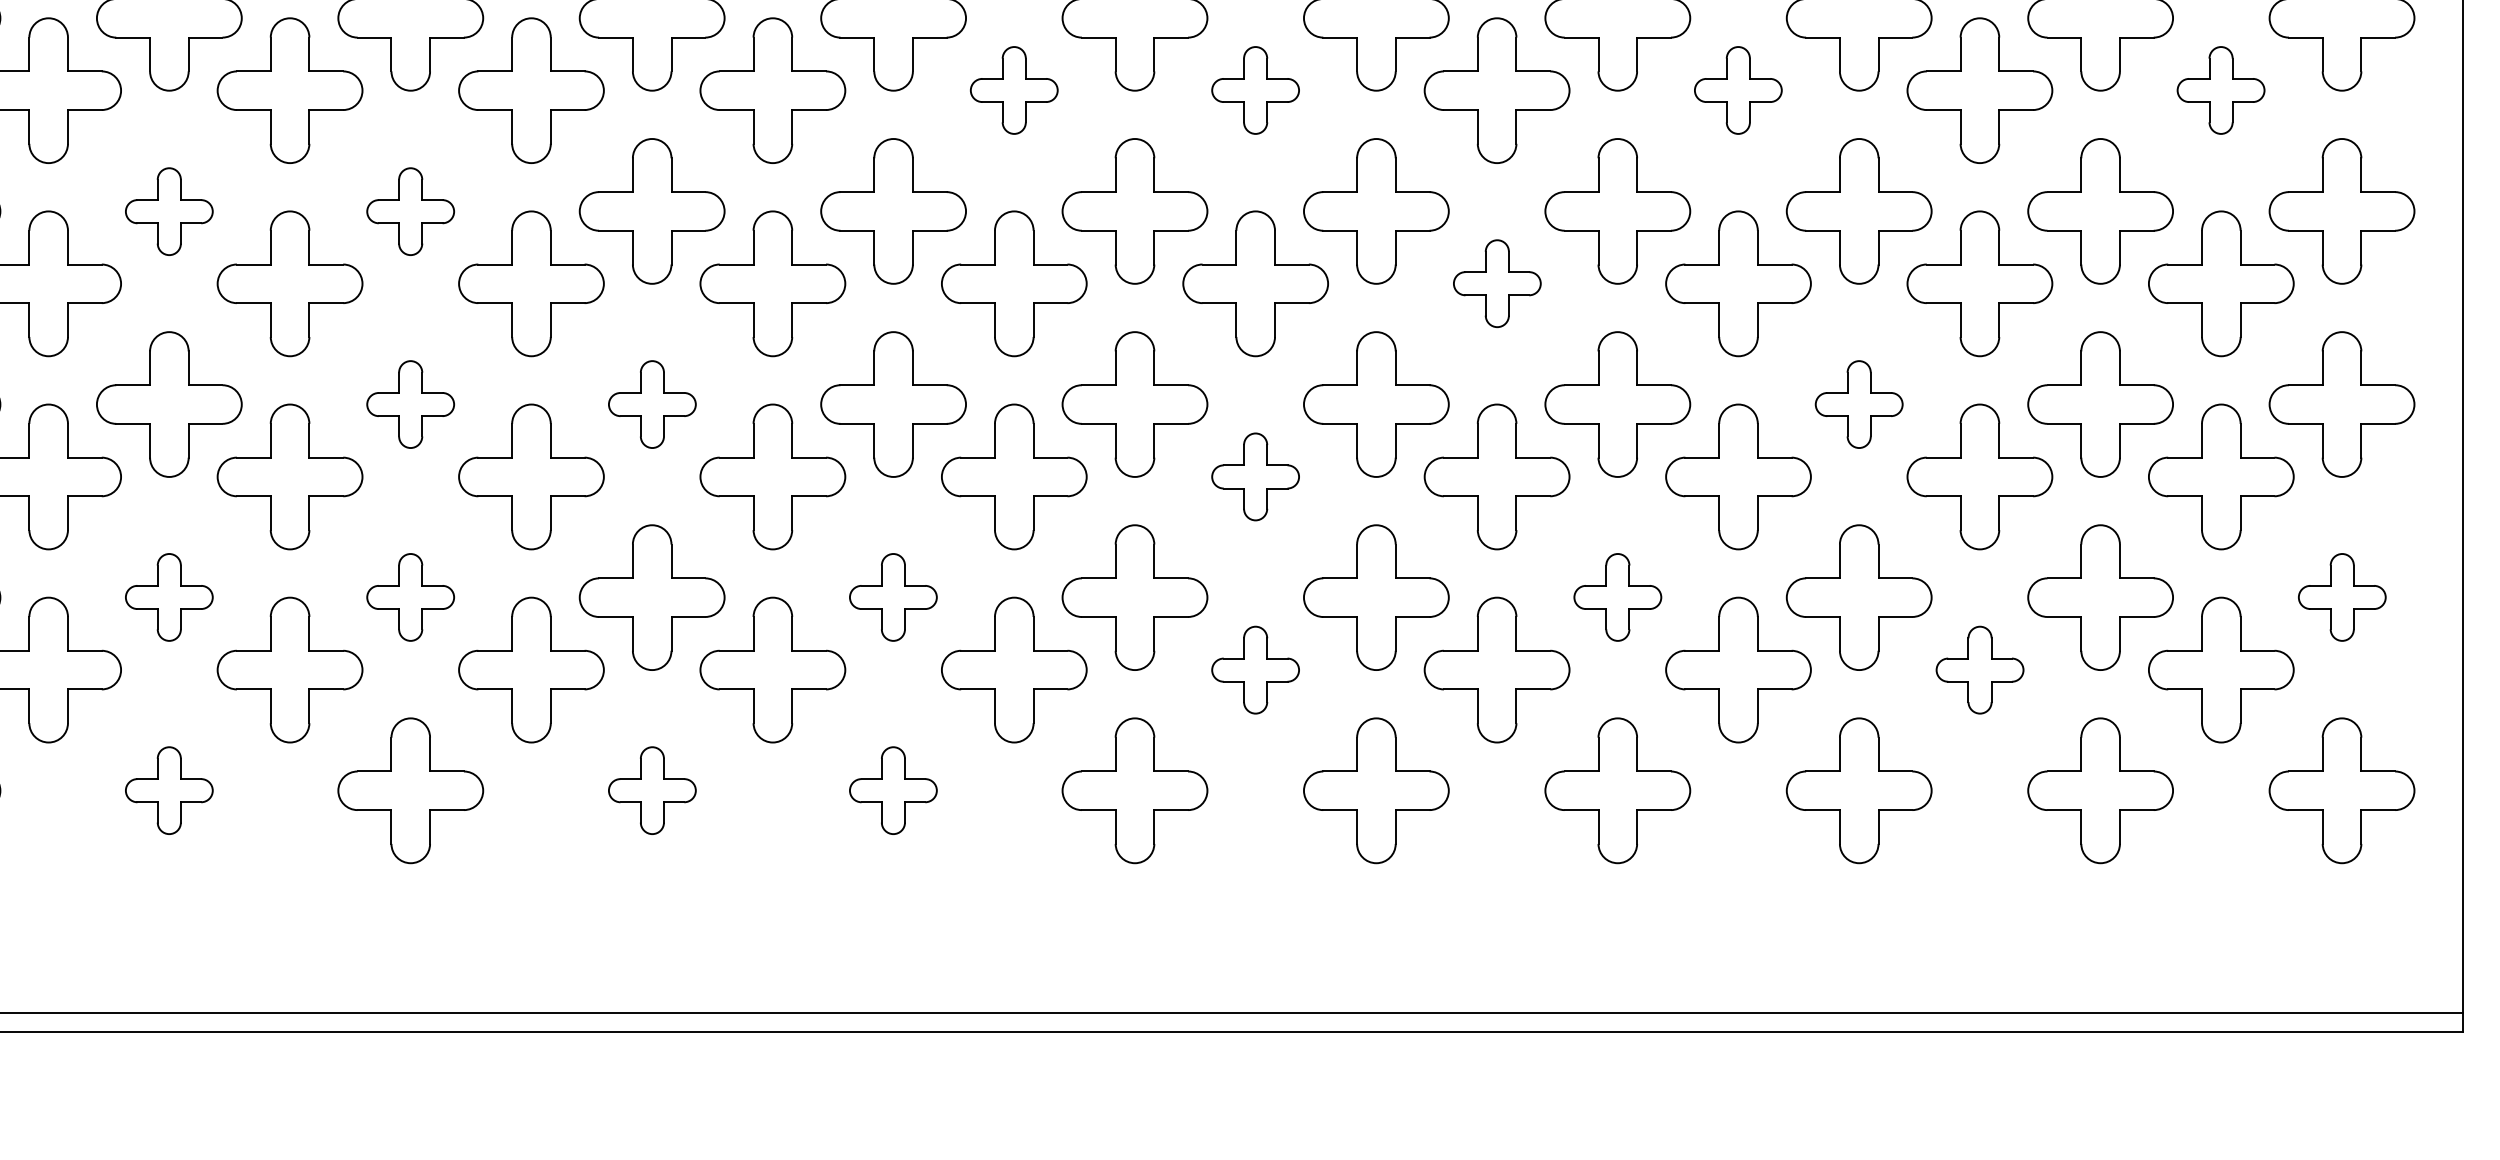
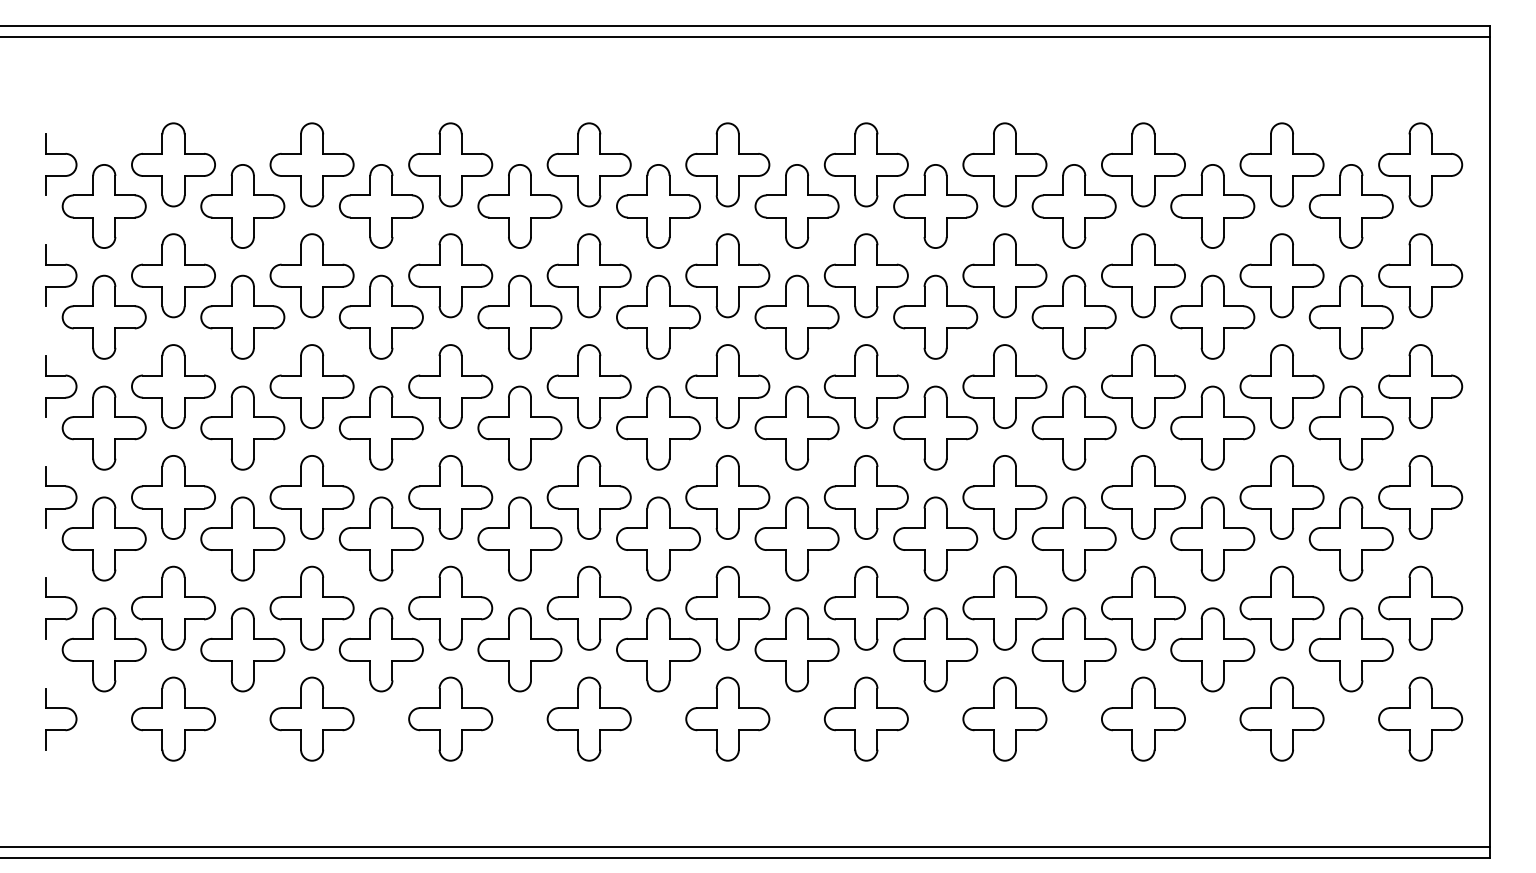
part: (1014, 89) -> (658, 316), size x1.67
part: (1254, 89) -> (796, 316), size x1.67
part: (1737, 89) -> (1073, 316), size x1.67
part: (2219, 89) -> (1350, 316), size x1.67
part: (169, 211) -> (173, 386), size x1.67
part: (409, 211) -> (311, 386), size x1.67
part: (1496, 282) -> (935, 427), size x1.67
part: (409, 404) -> (311, 497), size x1.67
part: (651, 404) -> (450, 497), size x1.67
part: (1859, 404) -> (1143, 497), size x1.67
part: (1254, 476) -> (796, 538), size x1.67
part: (169, 596) -> (173, 607), size x1.67
part: (409, 596) -> (311, 607), size x1.67
part: (892, 596) -> (588, 607), size x1.67
part: (1617, 596) -> (1004, 607), size x1.67
part: (2341, 596) -> (1420, 607), size x1.67
part: (1254, 669) -> (796, 649), size x1.67
part: (1979, 669) -> (1212, 649), size x1.67
part: (169, 789) -> (173, 718), size x1.67
part: (651, 789) -> (450, 718), size x1.67
part: (892, 789) -> (588, 718), size x1.67

